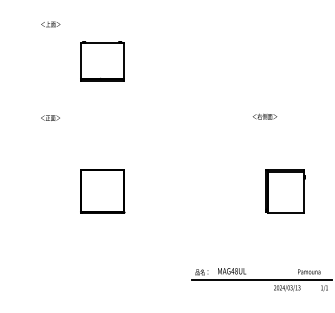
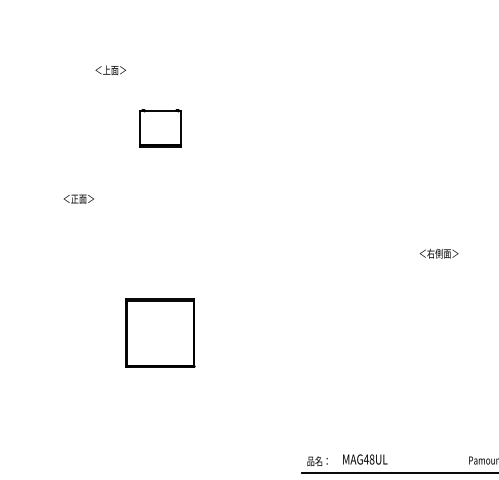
text: (50, 24) -> (110, 70), moved
part: (102, 61) -> (160, 128), size x0.6
text: (264, 116) -> (438, 253), moved
text: (50, 117) -> (78, 198), moved
part: (285, 191) -> (449, 333), removed

